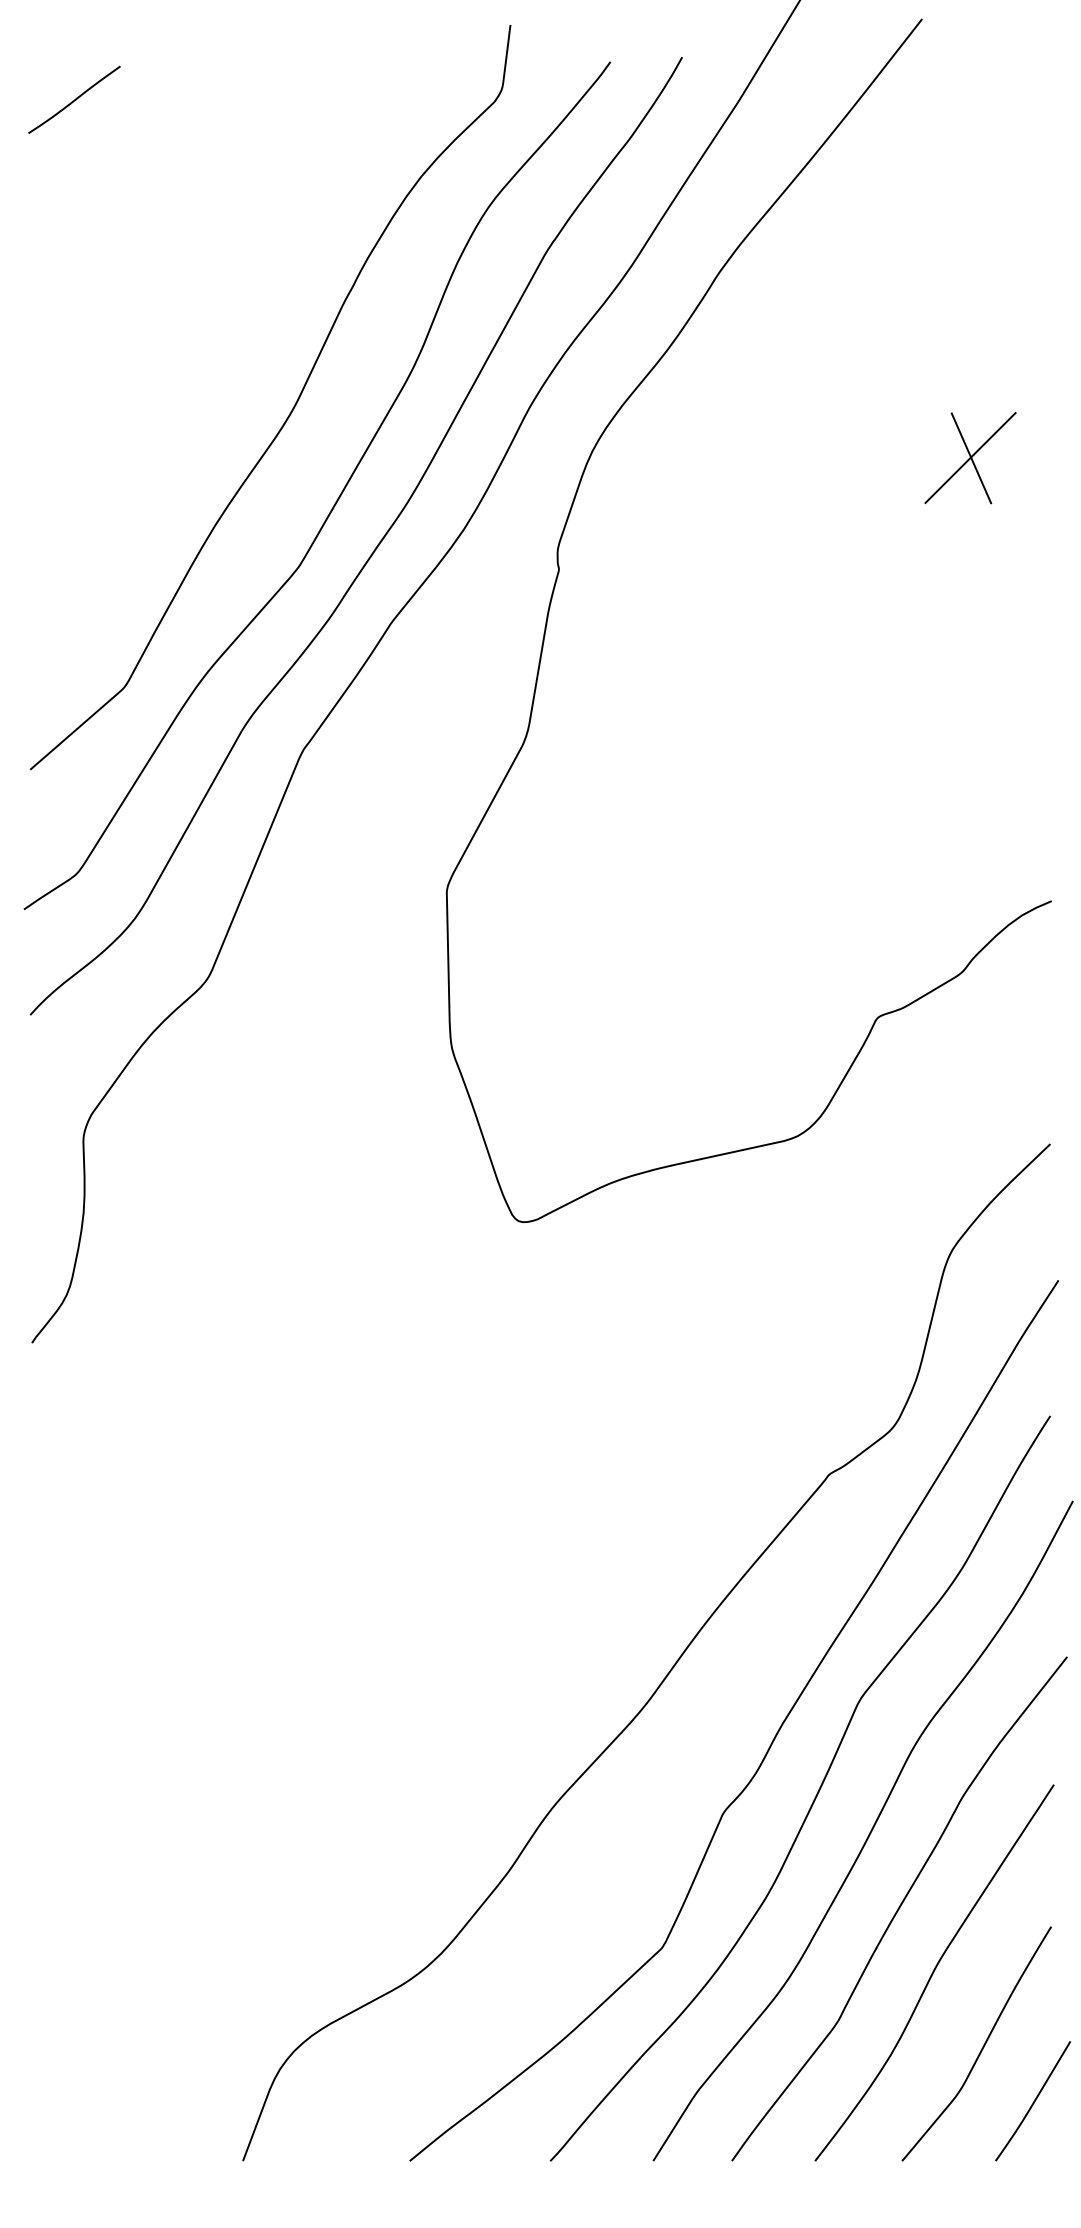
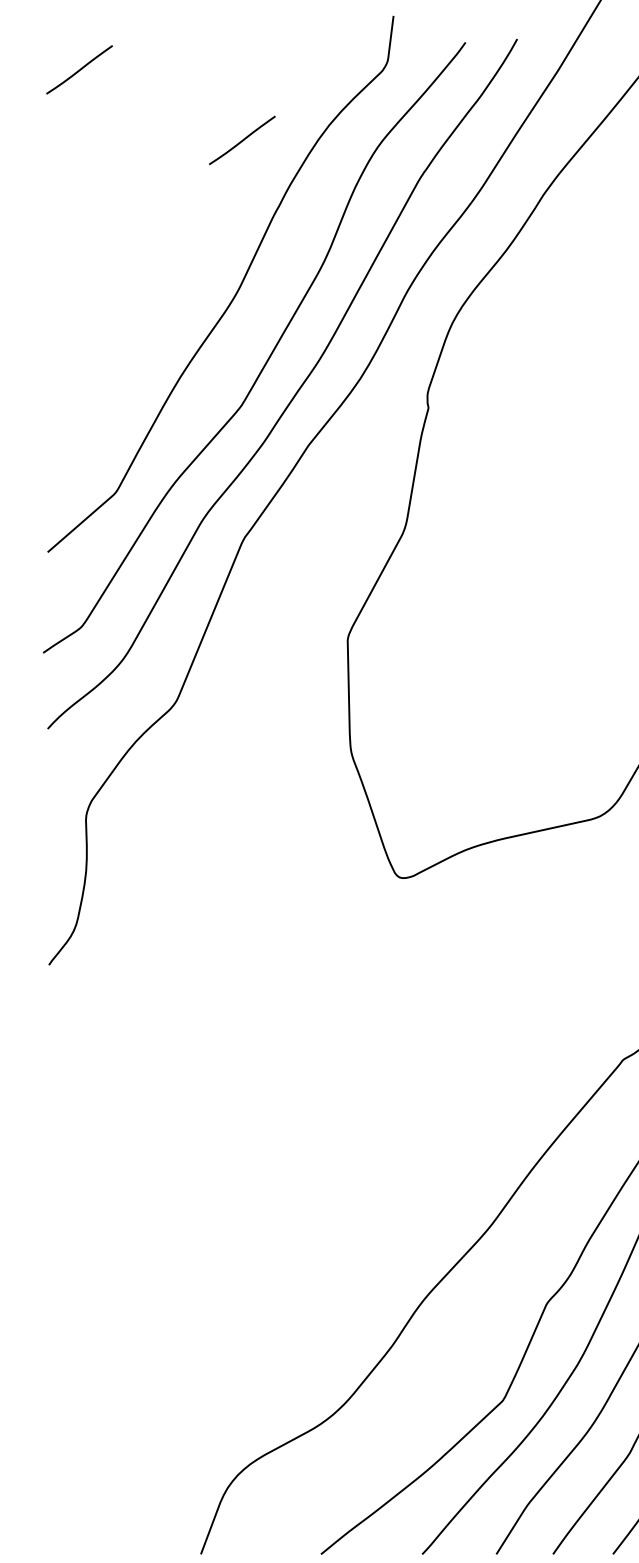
curve: (300, 197) -> (242, 140), added

